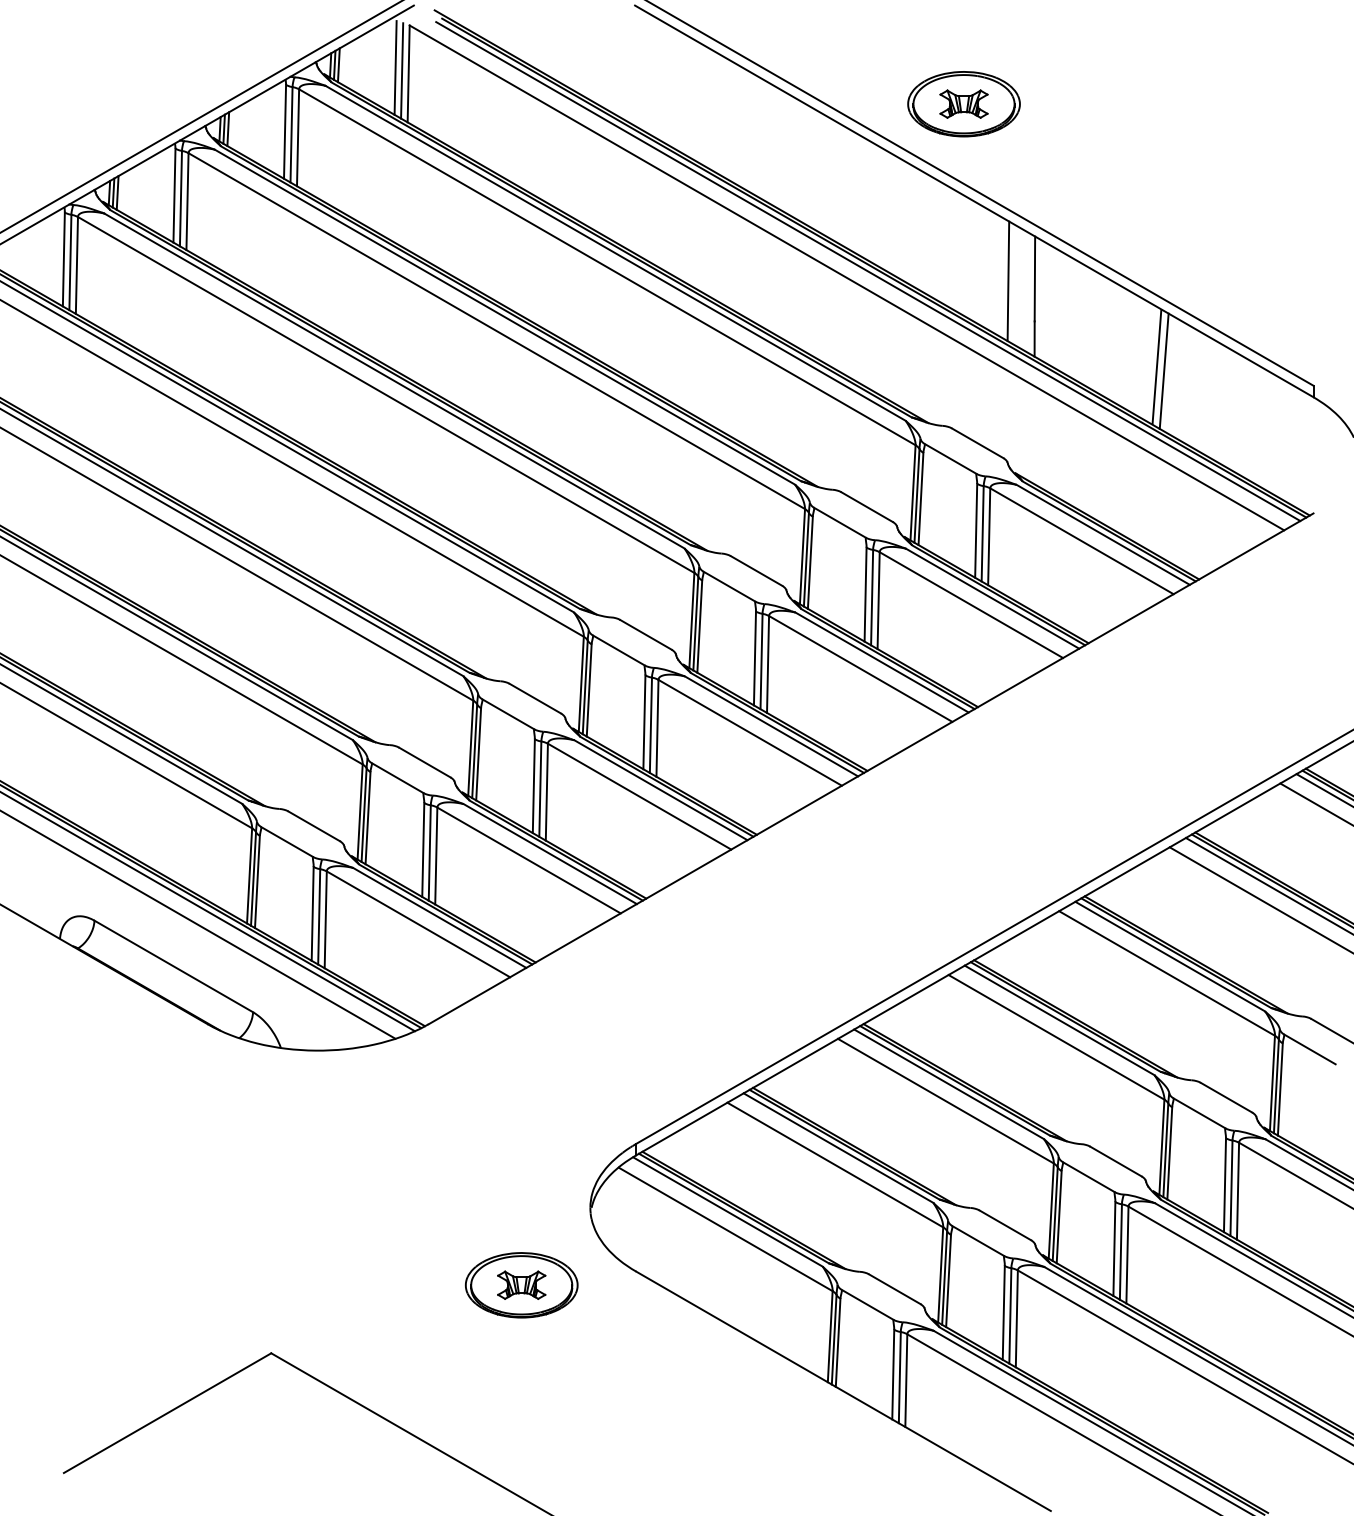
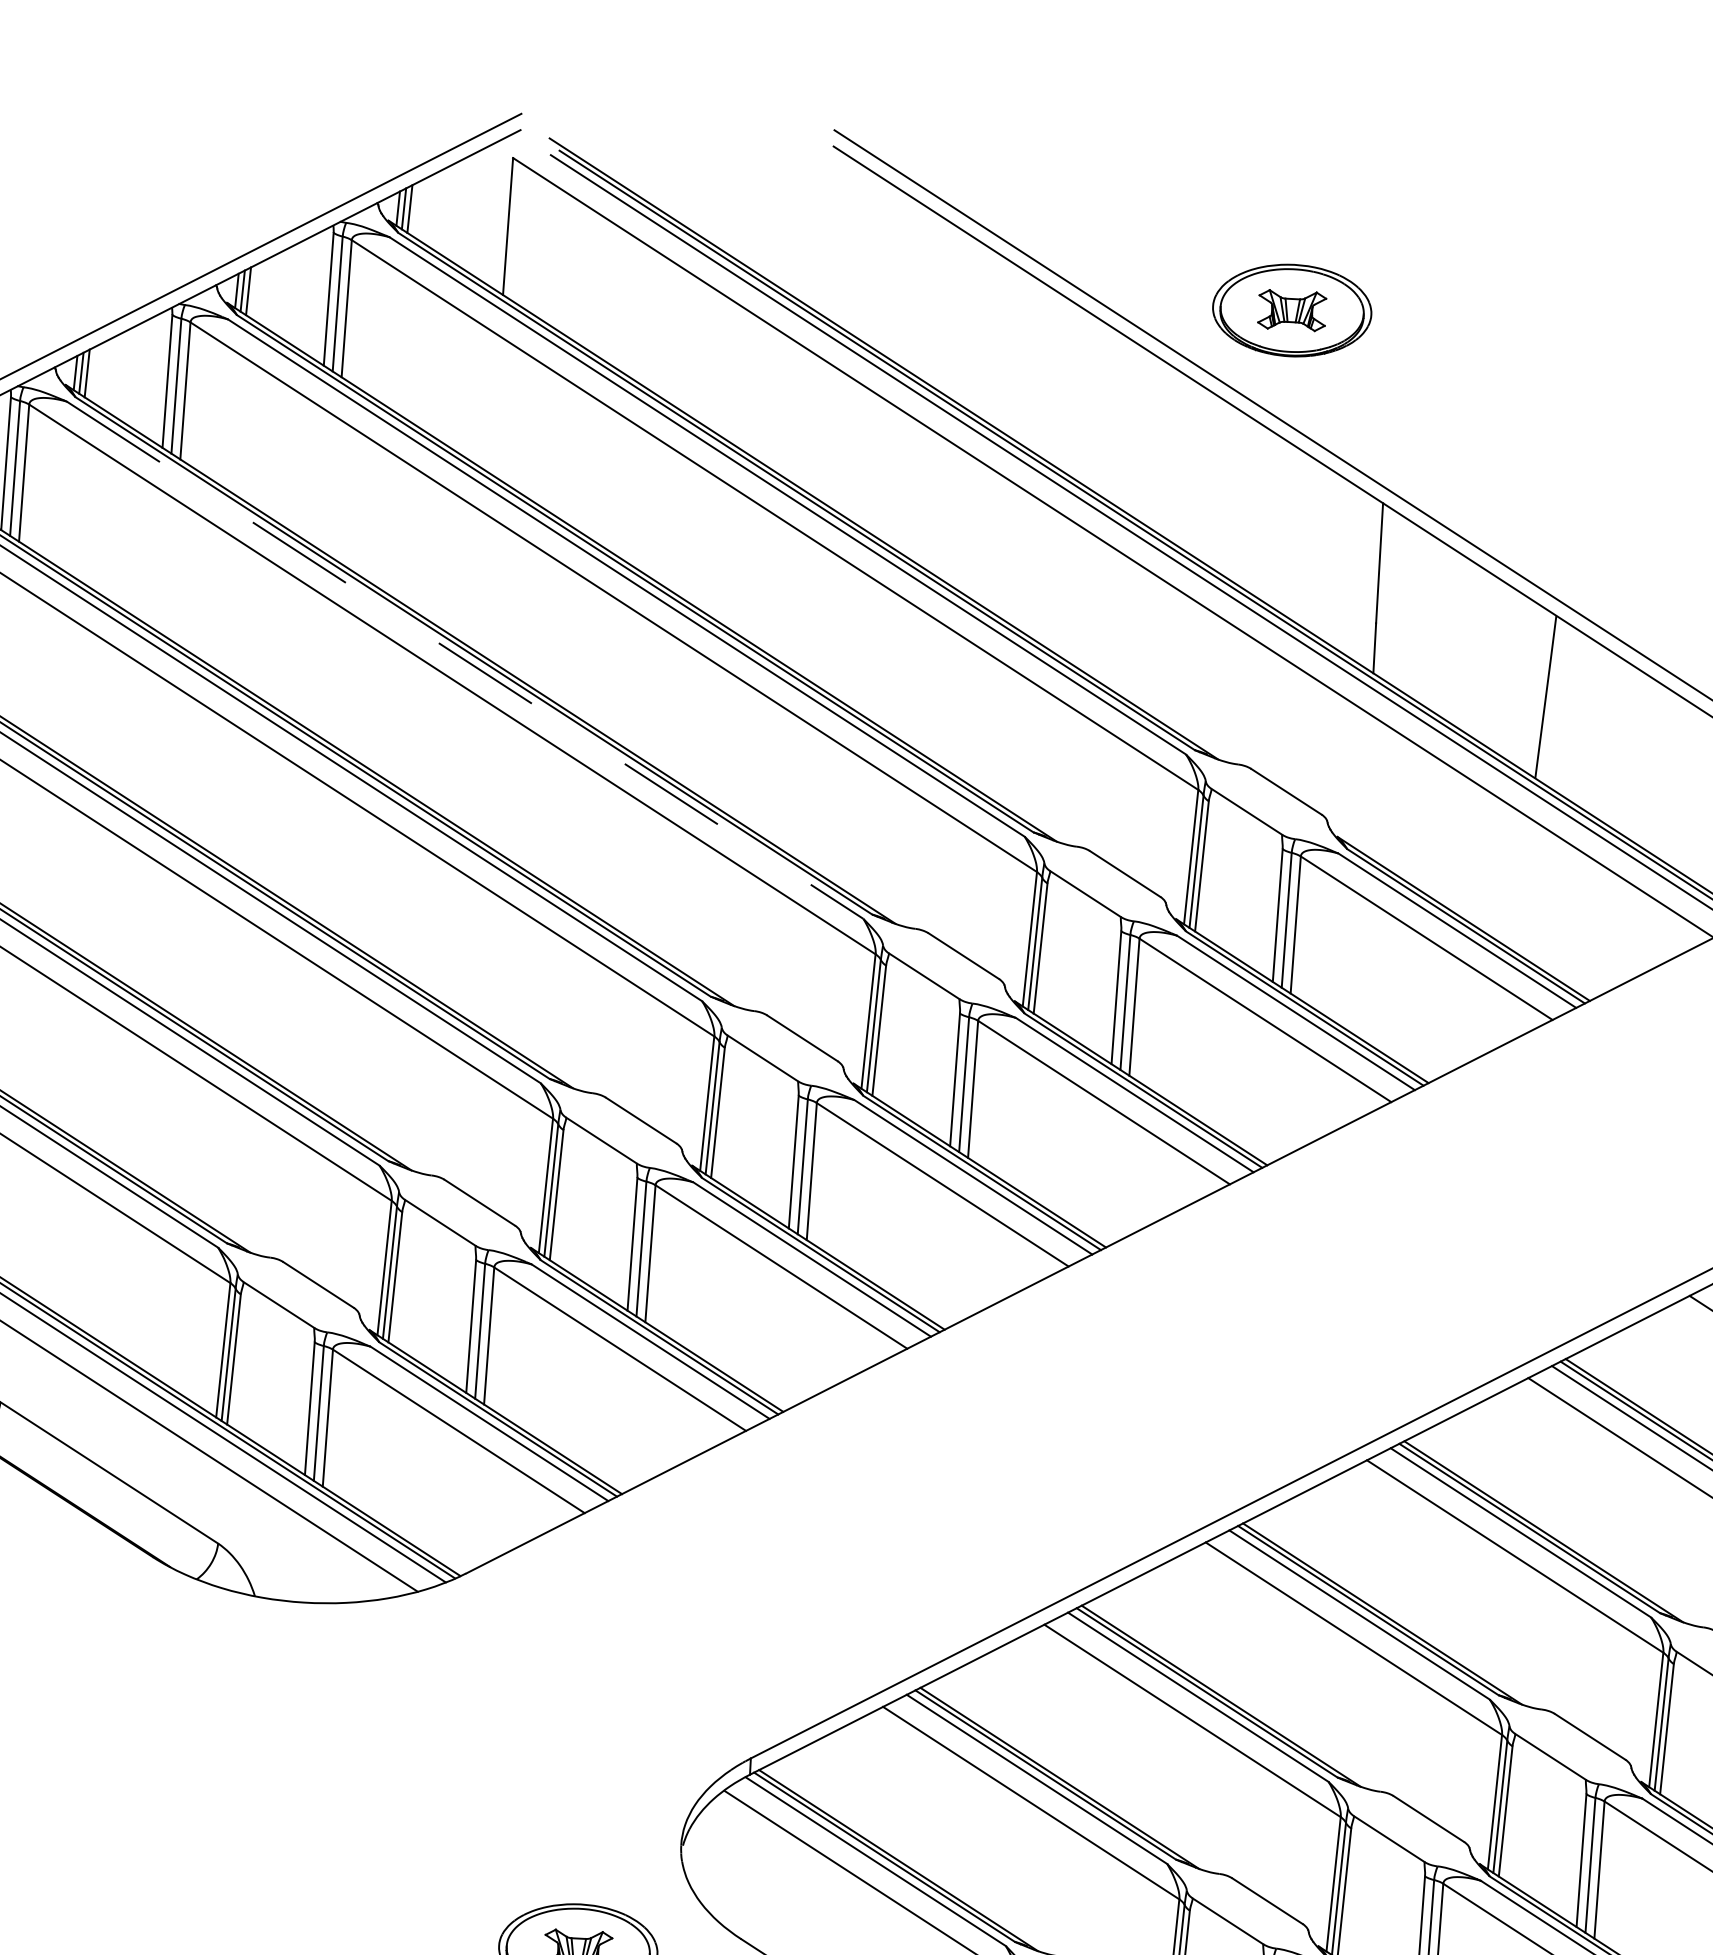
line: (395, 67) -> (489, 216), removed
line: (402, 70) -> (499, 221), removed
line: (1008, 281) -> (1342, 564), removed
line: (1163, 370) -> (1554, 702), removed
line: (394, 381) -> (465, 660), solid -> dashed

